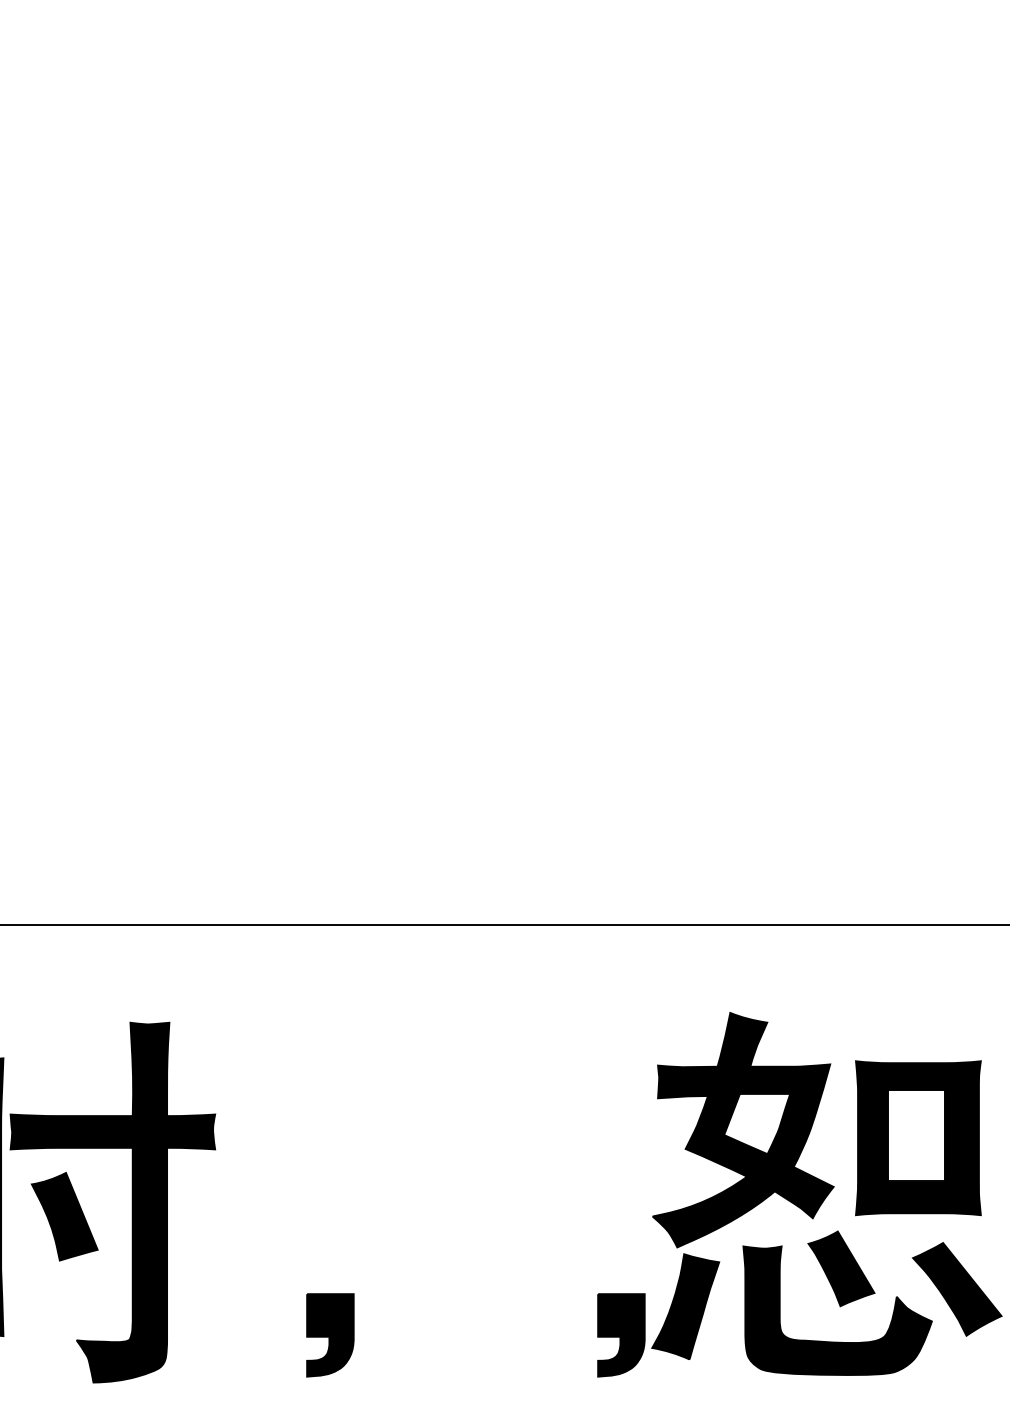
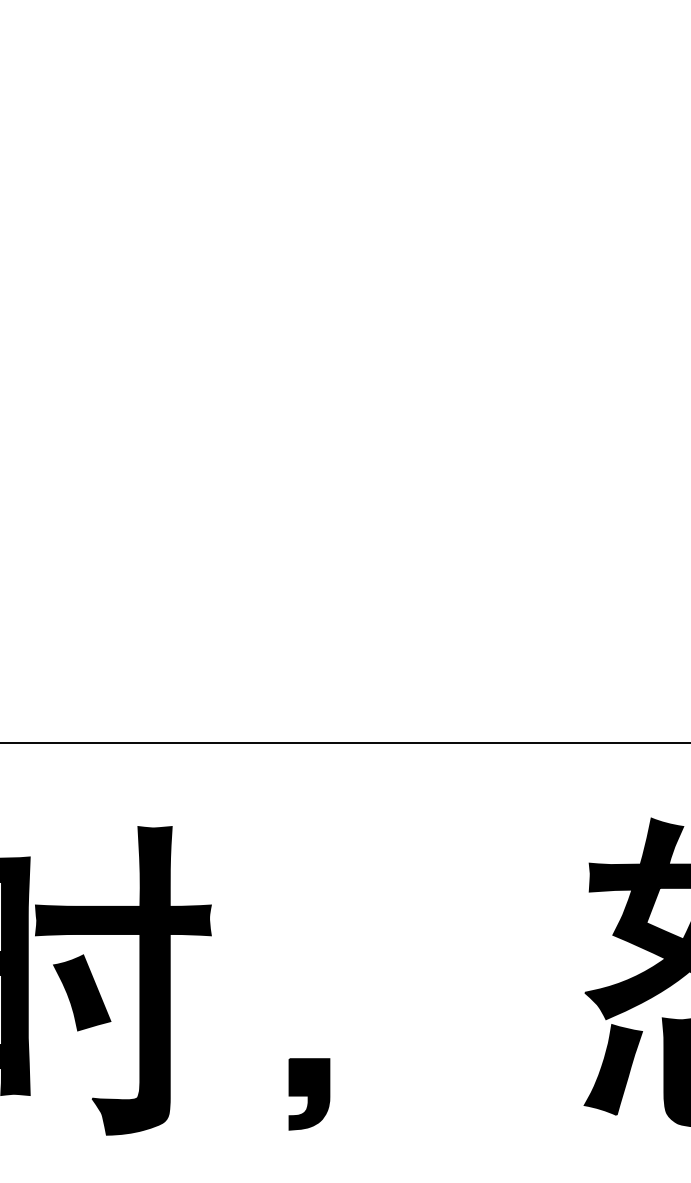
part: (621, 1335) -> (558, 1094), removed

